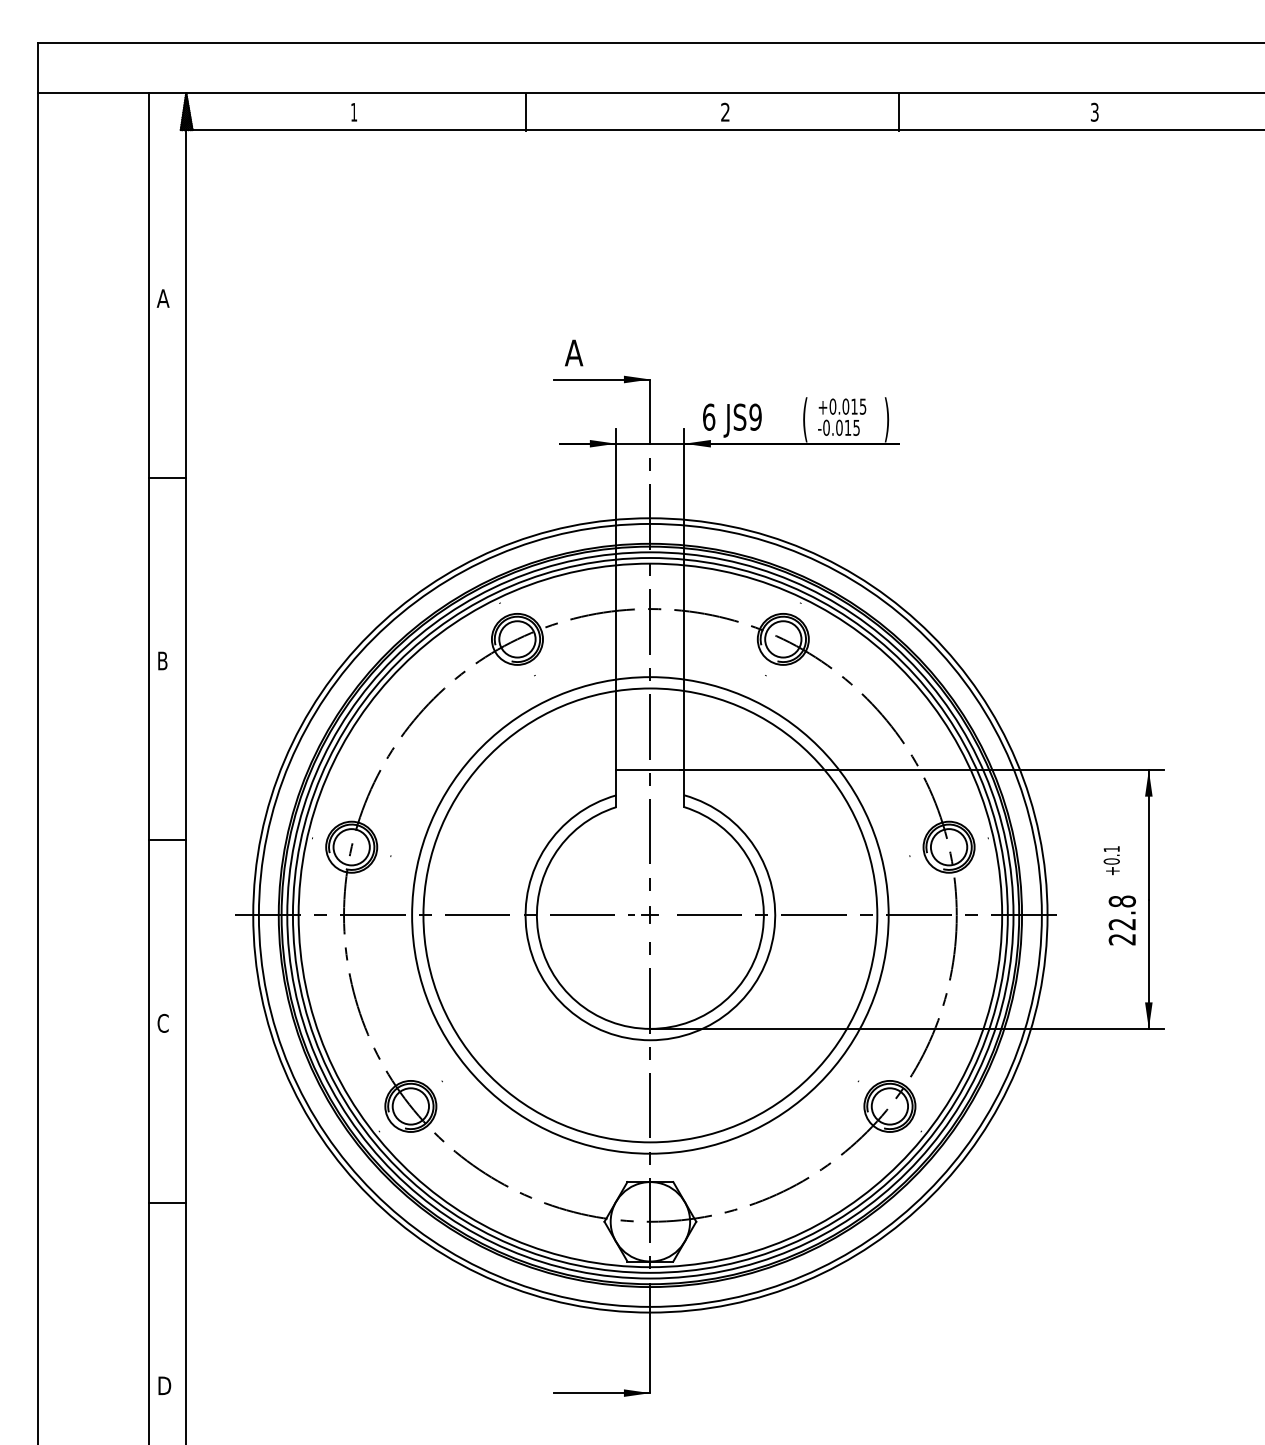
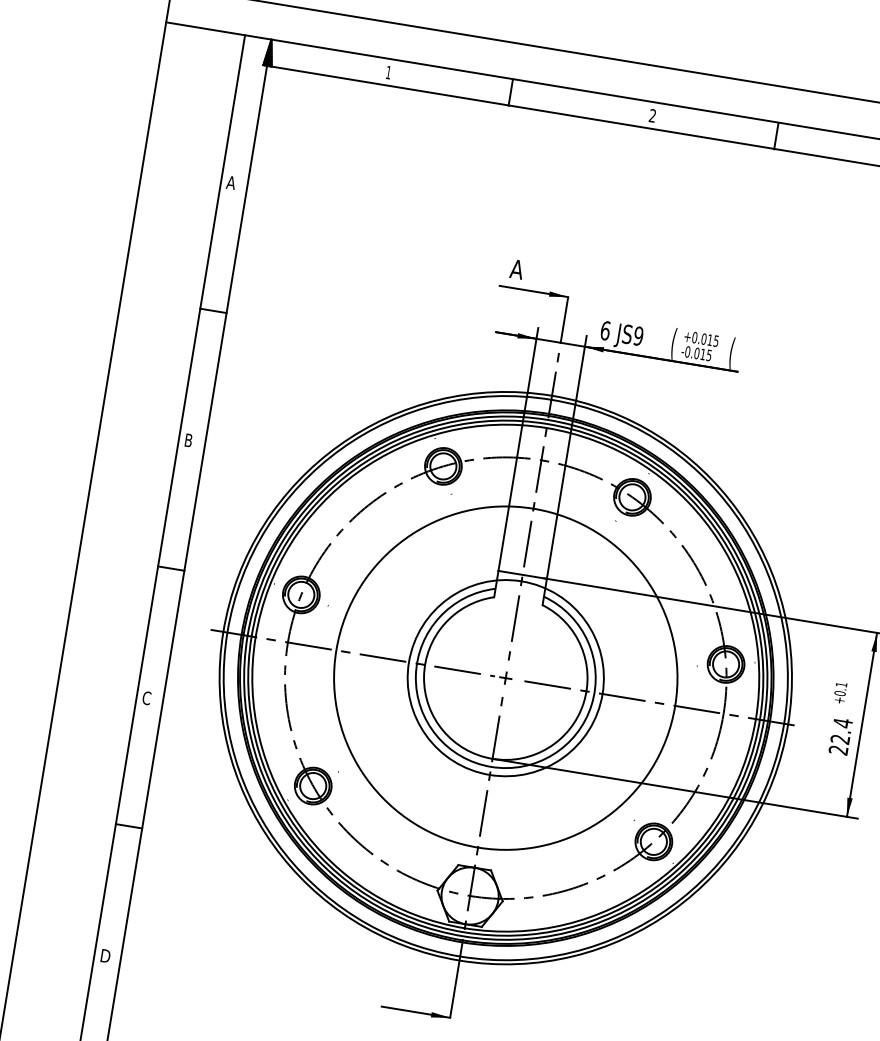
text: (886, 419) -> (731, 353), ) -> (
text: (1122, 901) -> (843, 723), 22.8 -> 22.4
circle: (650, 915) -> (505, 678), size x0.6

